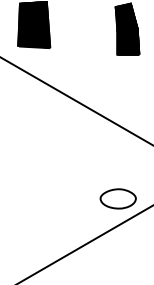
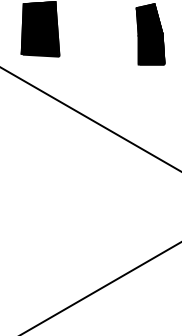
part: (118, 198) -> (139, 234), removed

